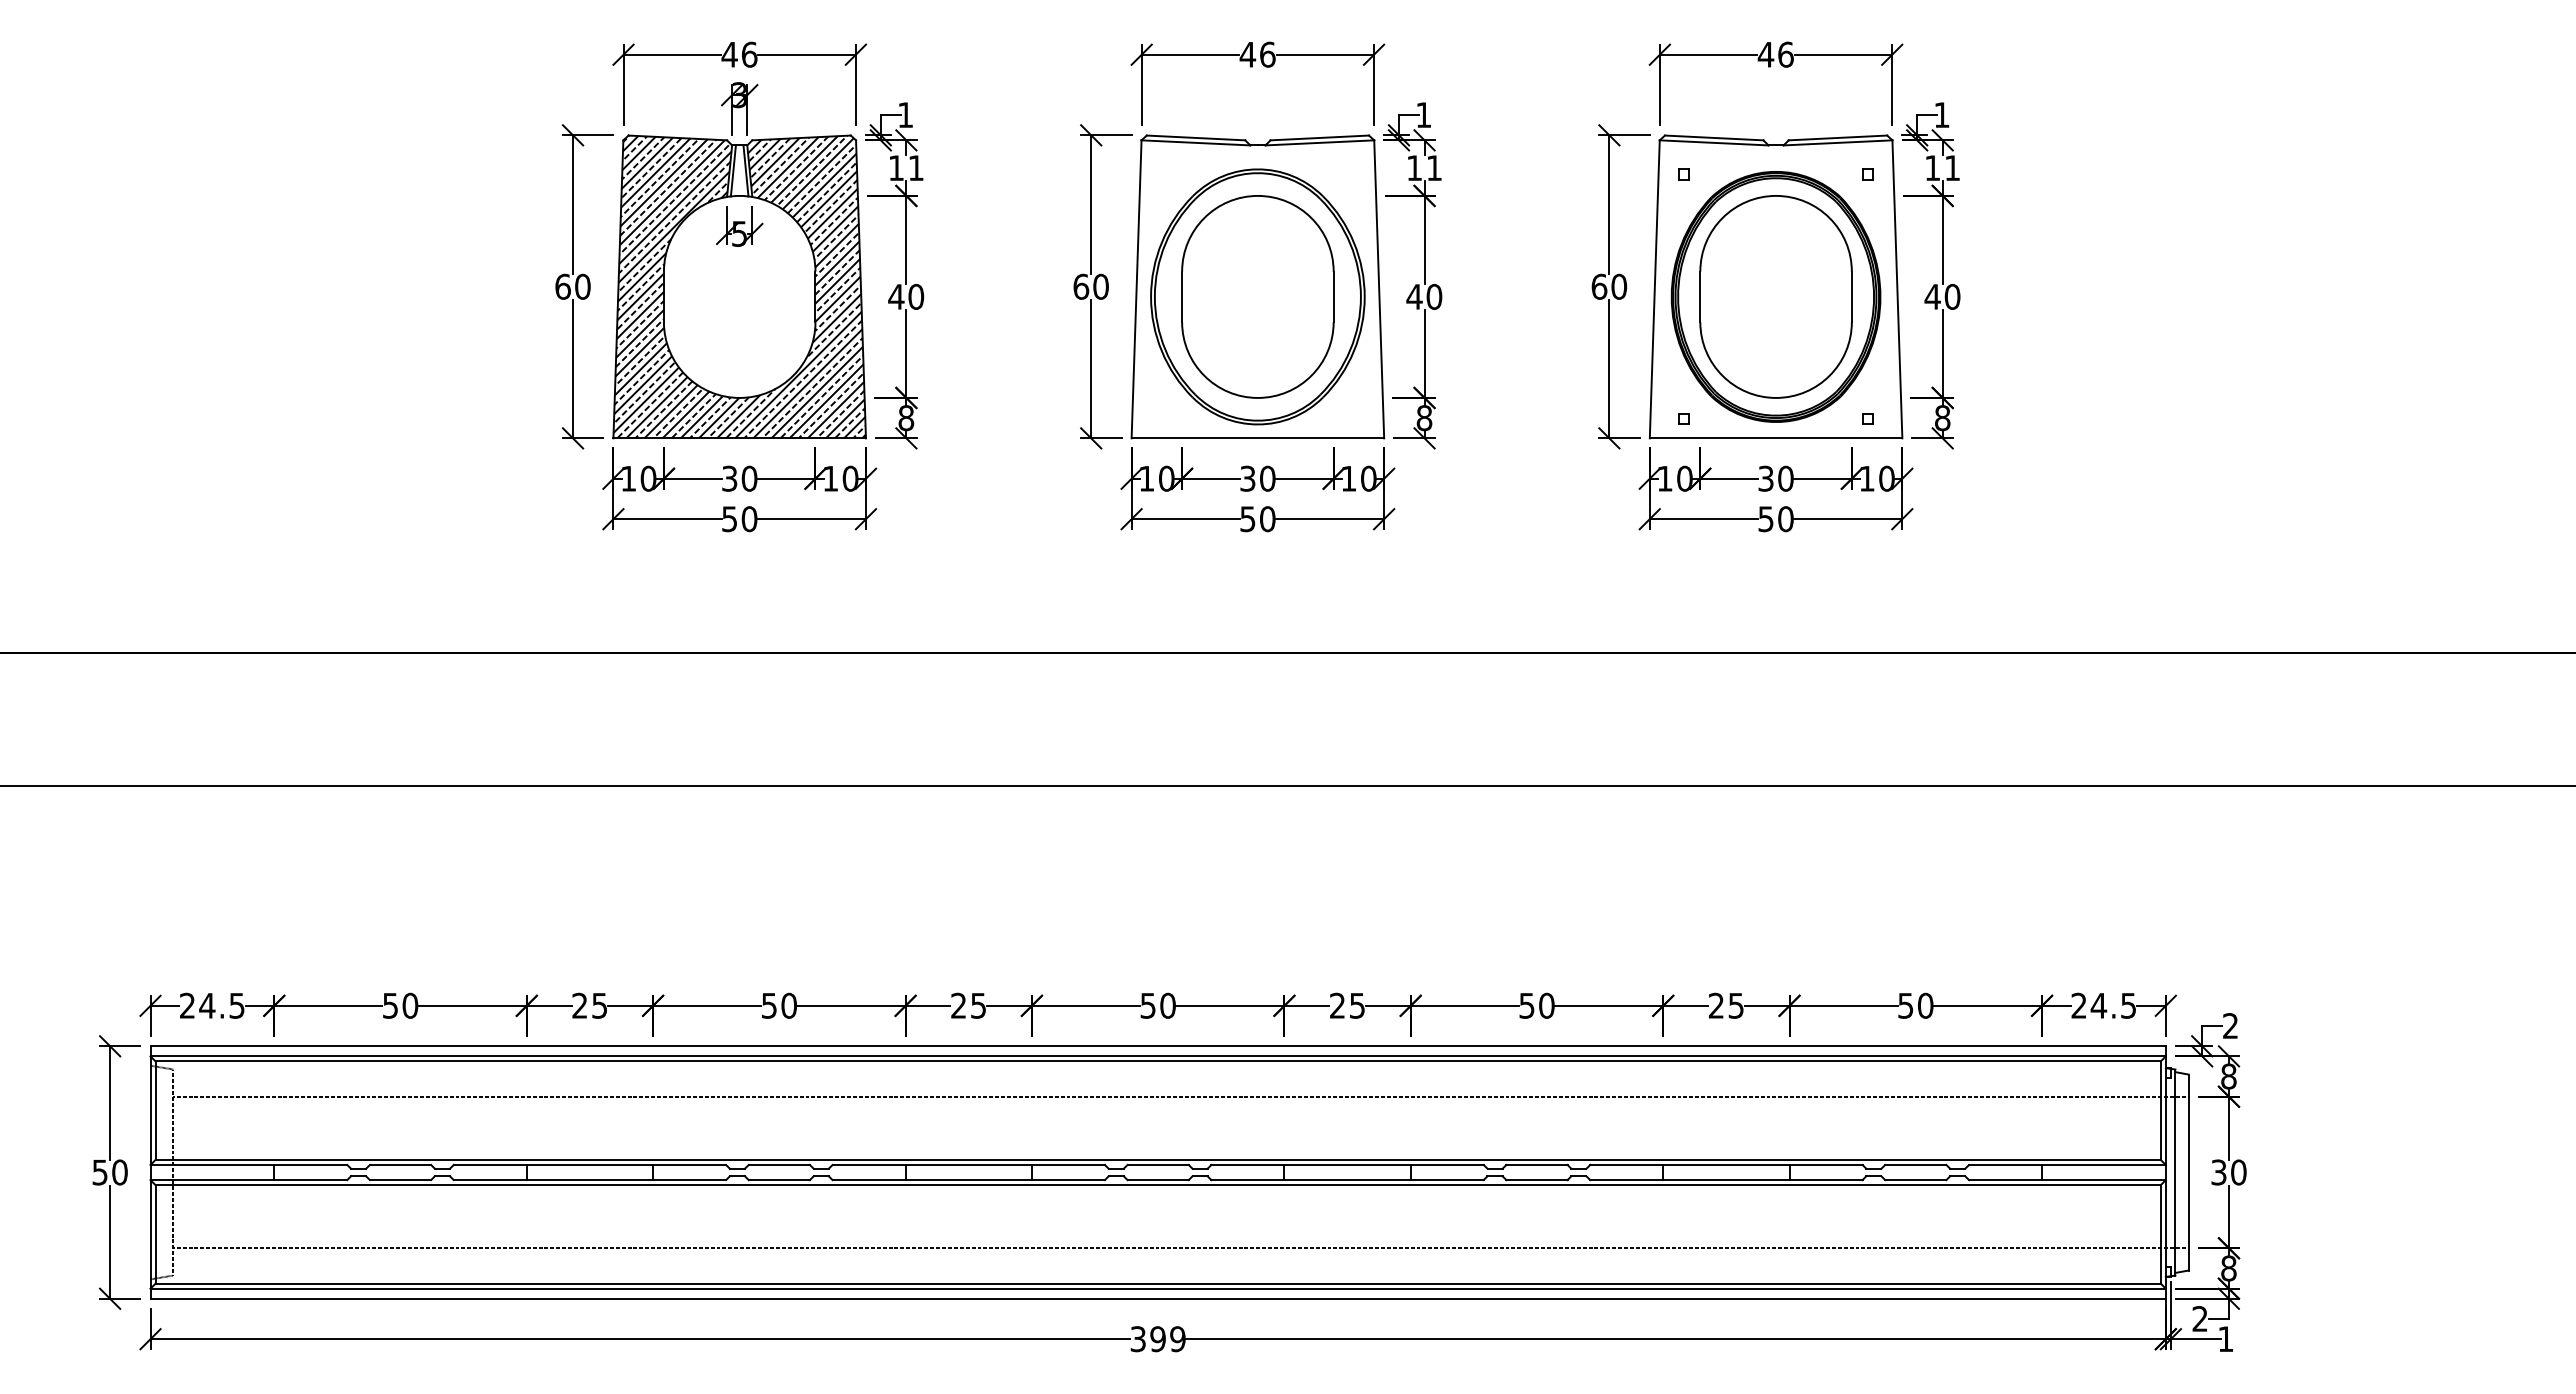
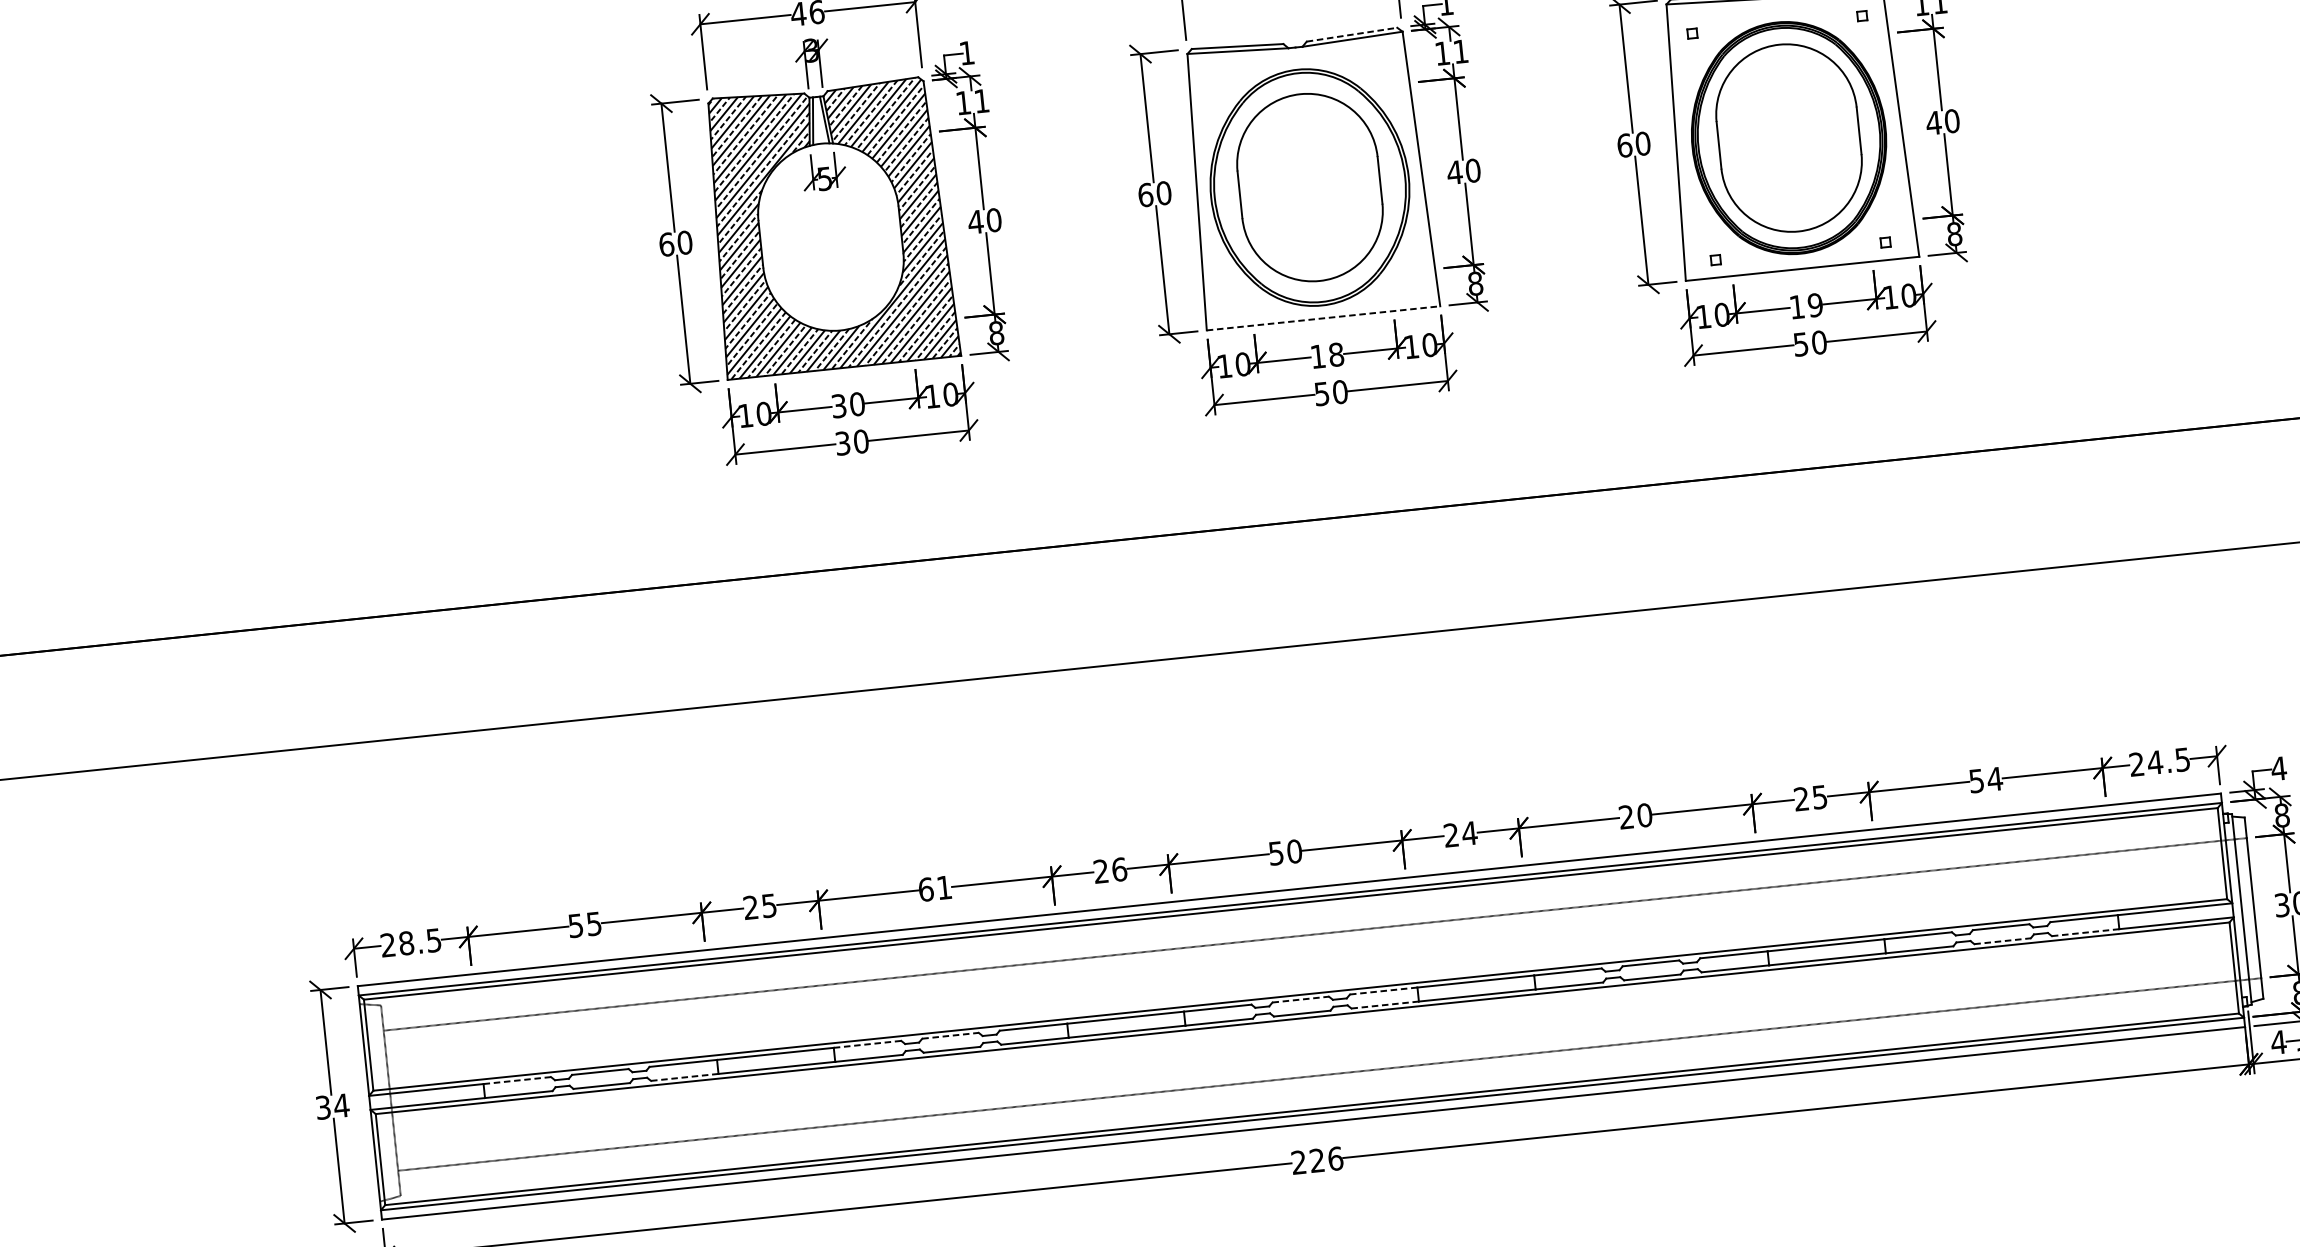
line: (1320, 137) -> (1352, 34), solid -> dashed
line: (1258, 438) -> (1324, 318), solid -> dashed
text: (1257, 478) -> (1326, 355), 30 -> 18
text: (1775, 478) -> (1805, 306), 30 -> 19
text: (729, 518) -> (842, 442), 50 -> 30
text: (207, 1005) -> (406, 943), 24.5 -> 28.5
text: (410, 1005) -> (594, 923), 50 -> 55
text: (778, 1005) -> (934, 888), 50 -> 61
text: (978, 1005) -> (1119, 869), 25 -> 26
text: (1357, 1005) -> (1469, 833), 25 -> 24
text: (1526, 1005) -> (1626, 816), 50 -> 20
text: (1925, 1005) -> (1994, 778), 50 -> 54
text: (2230, 1025) -> (2278, 768), 2 -> 4
line: (311, 1164) -> (517, 1080), solid -> dashed
line: (690, 1164) -> (868, 1043), solid -> dashed
line: (779, 1164) -> (950, 1035), solid -> dashed
line: (1158, 1164) -> (1300, 999), solid -> dashed
line: (1248, 1164) -> (1384, 990), solid -> dashed
text: (110, 1172) -> (332, 1106), 50 -> 34
line: (490, 1180) -> (684, 1077), solid -> dashed
line: (1248, 1180) -> (1385, 1005), solid -> dashed
line: (1915, 1180) -> (2002, 941), solid -> dashed
line: (2006, 1180) -> (2086, 932), solid -> dashed
text: (2199, 1318) -> (2278, 1042), 2 -> 4
text: (1157, 1339) -> (1316, 1161), 399 -> 226

